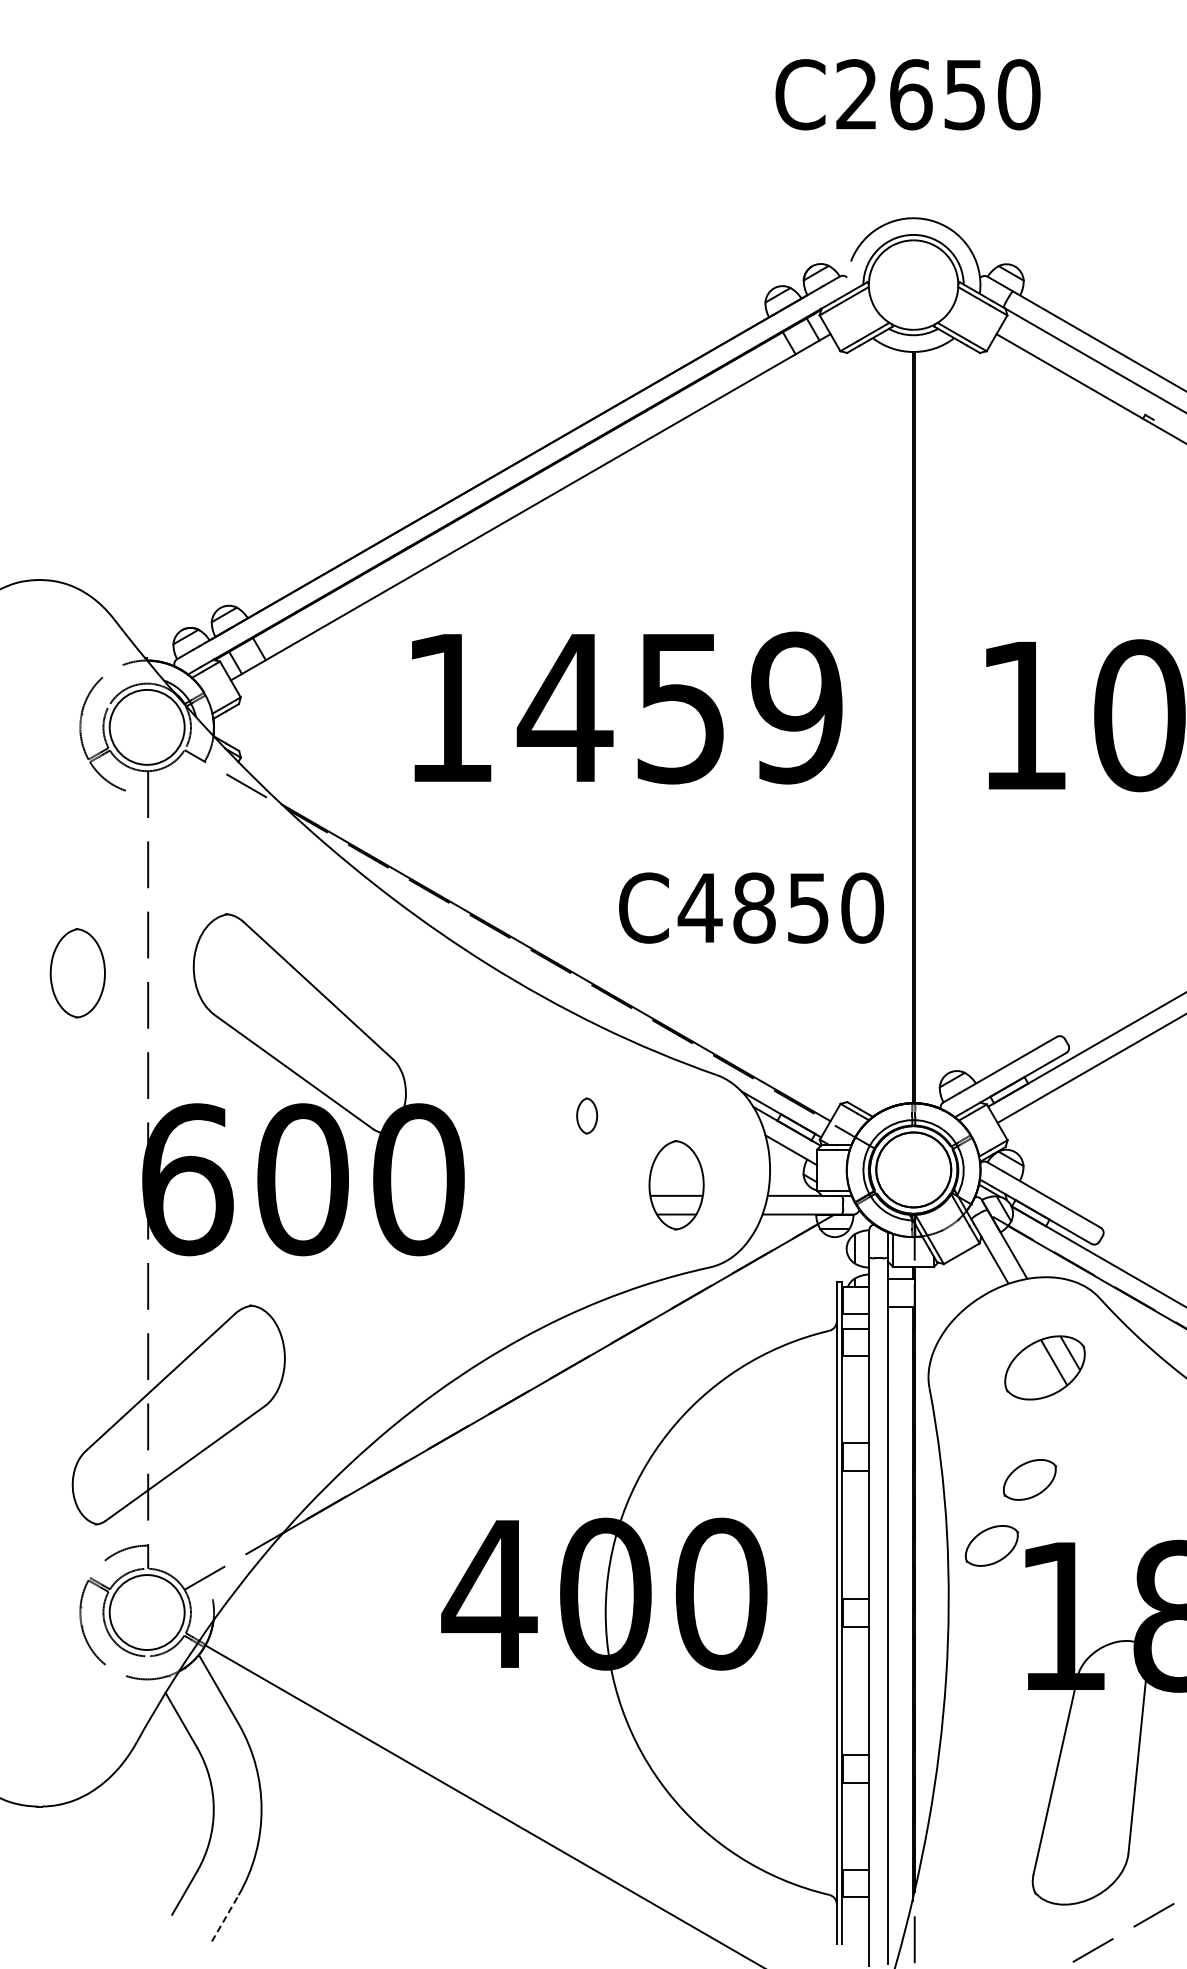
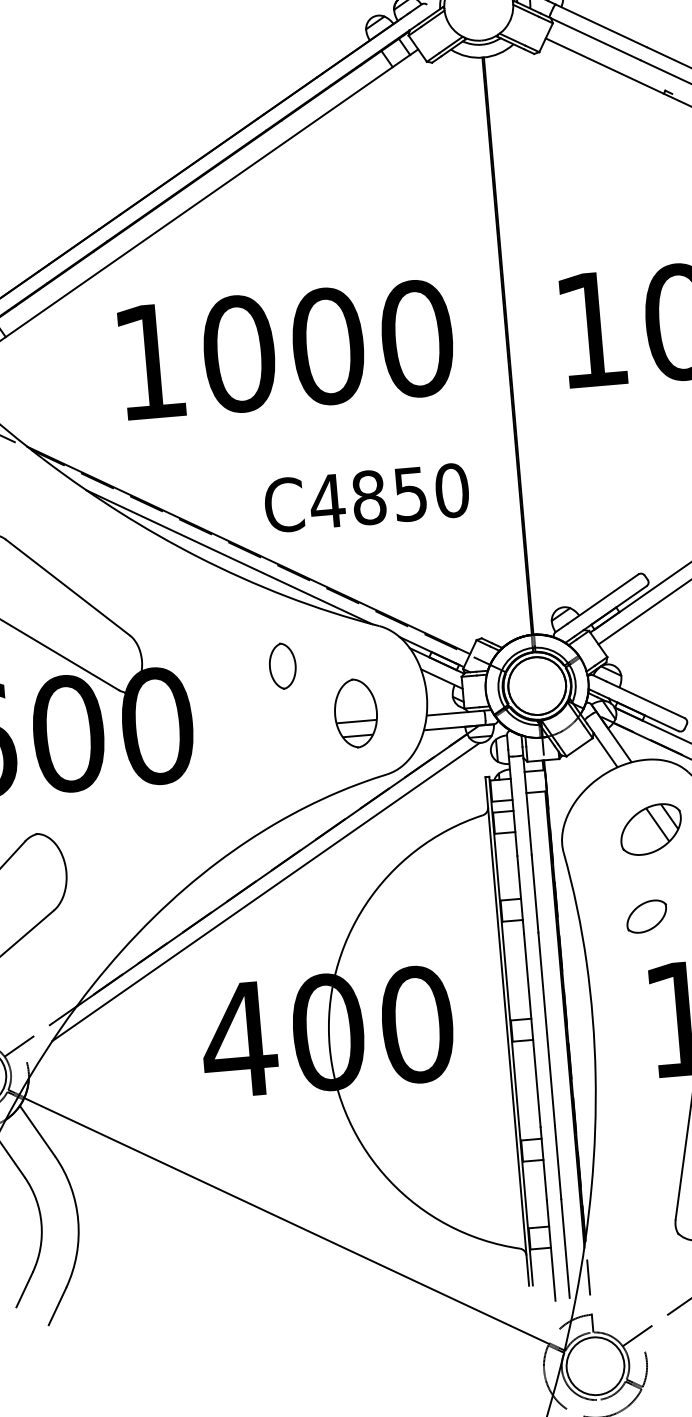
text: (679, 707) -> (326, 346), 1459 -> 1000
text: (751, 907) -> (366, 497), moved
line: (530, 969) -> (229, 557), added
part: (586, 1115) -> (282, 665), size x1.67
line: (540, 1405) -> (265, 891), added
part: (992, 1545) -> (622, 969), removed
line: (225, 1918) -> (57, 1306), dashed -> solid

